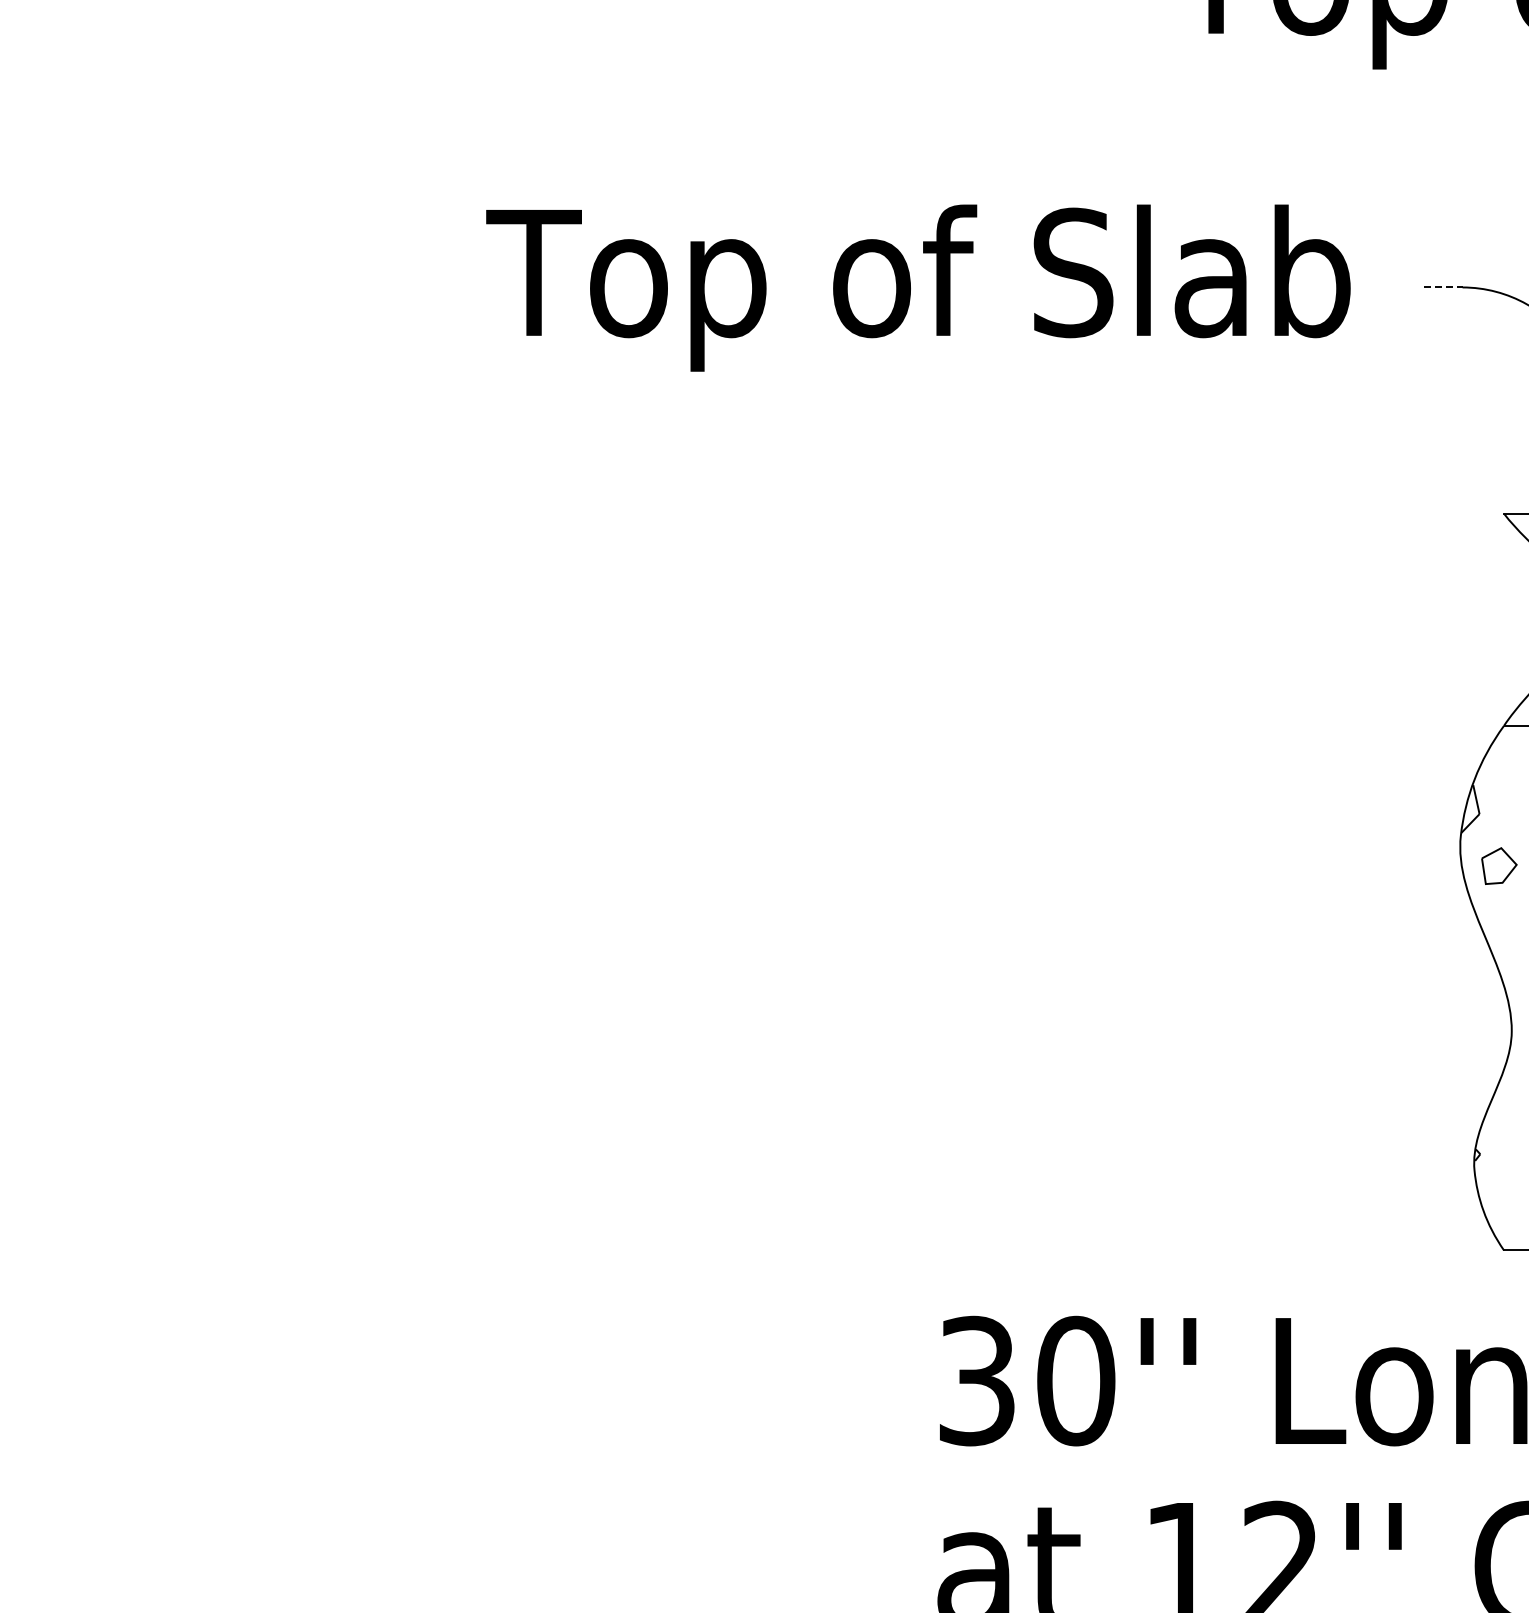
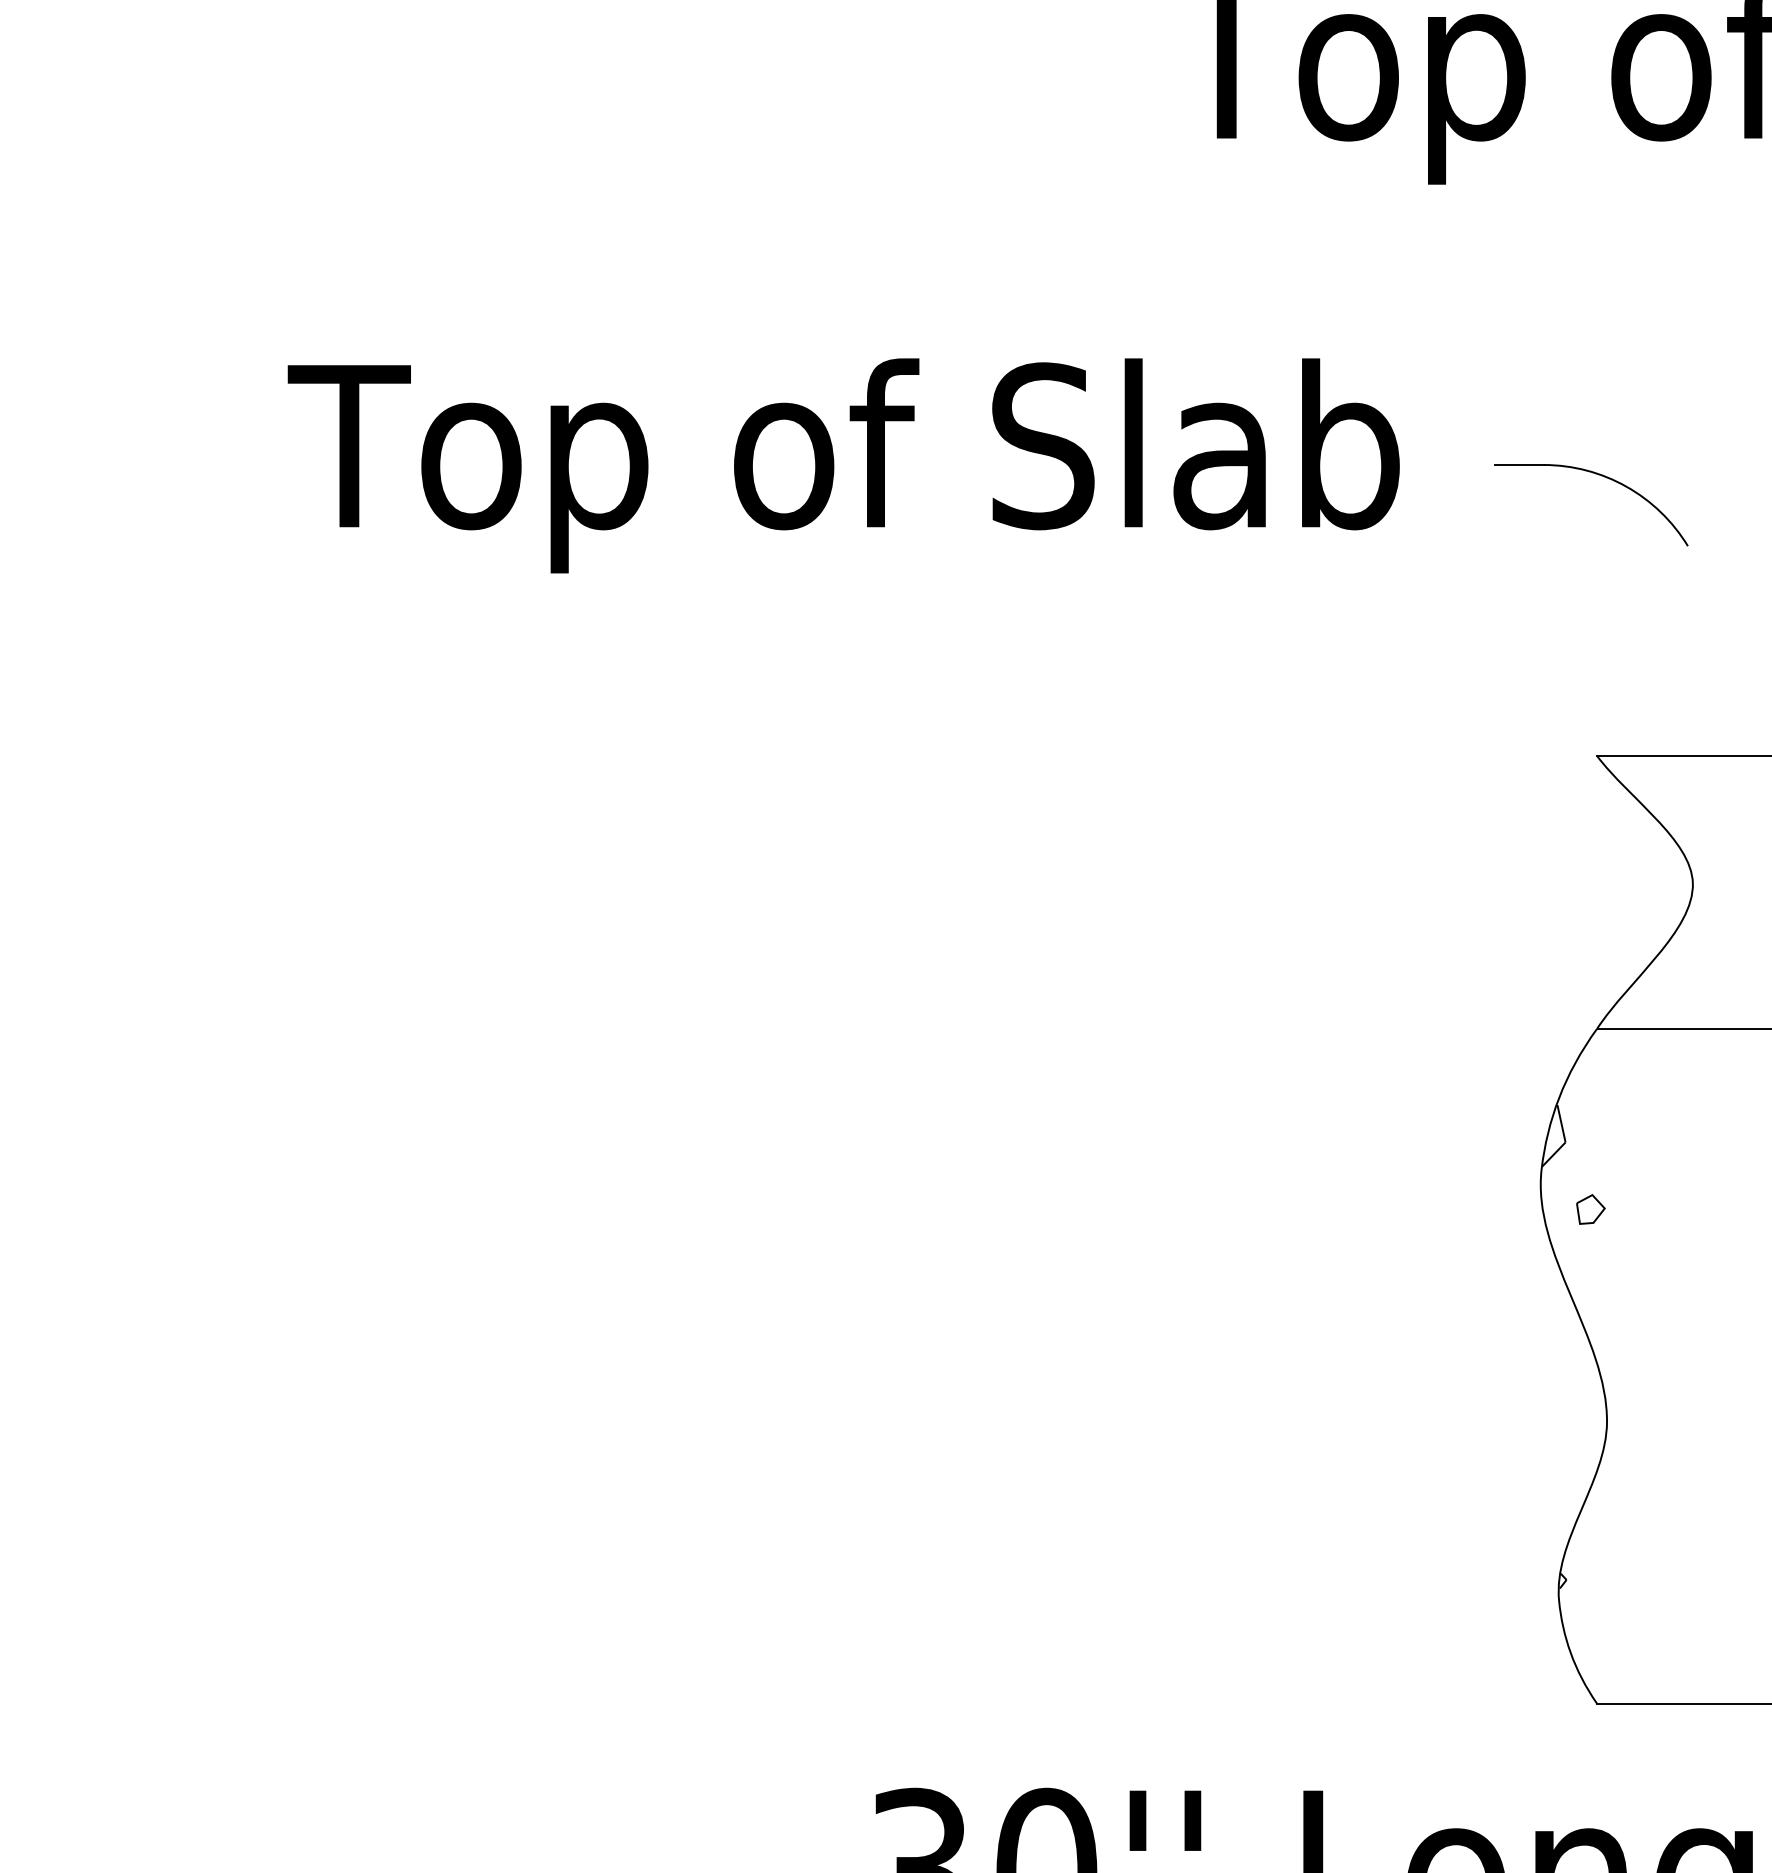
line: (1443, 287) -> (1519, 465), dashed -> solid
part: (1498, 866) -> (1589, 1209), size x0.62

